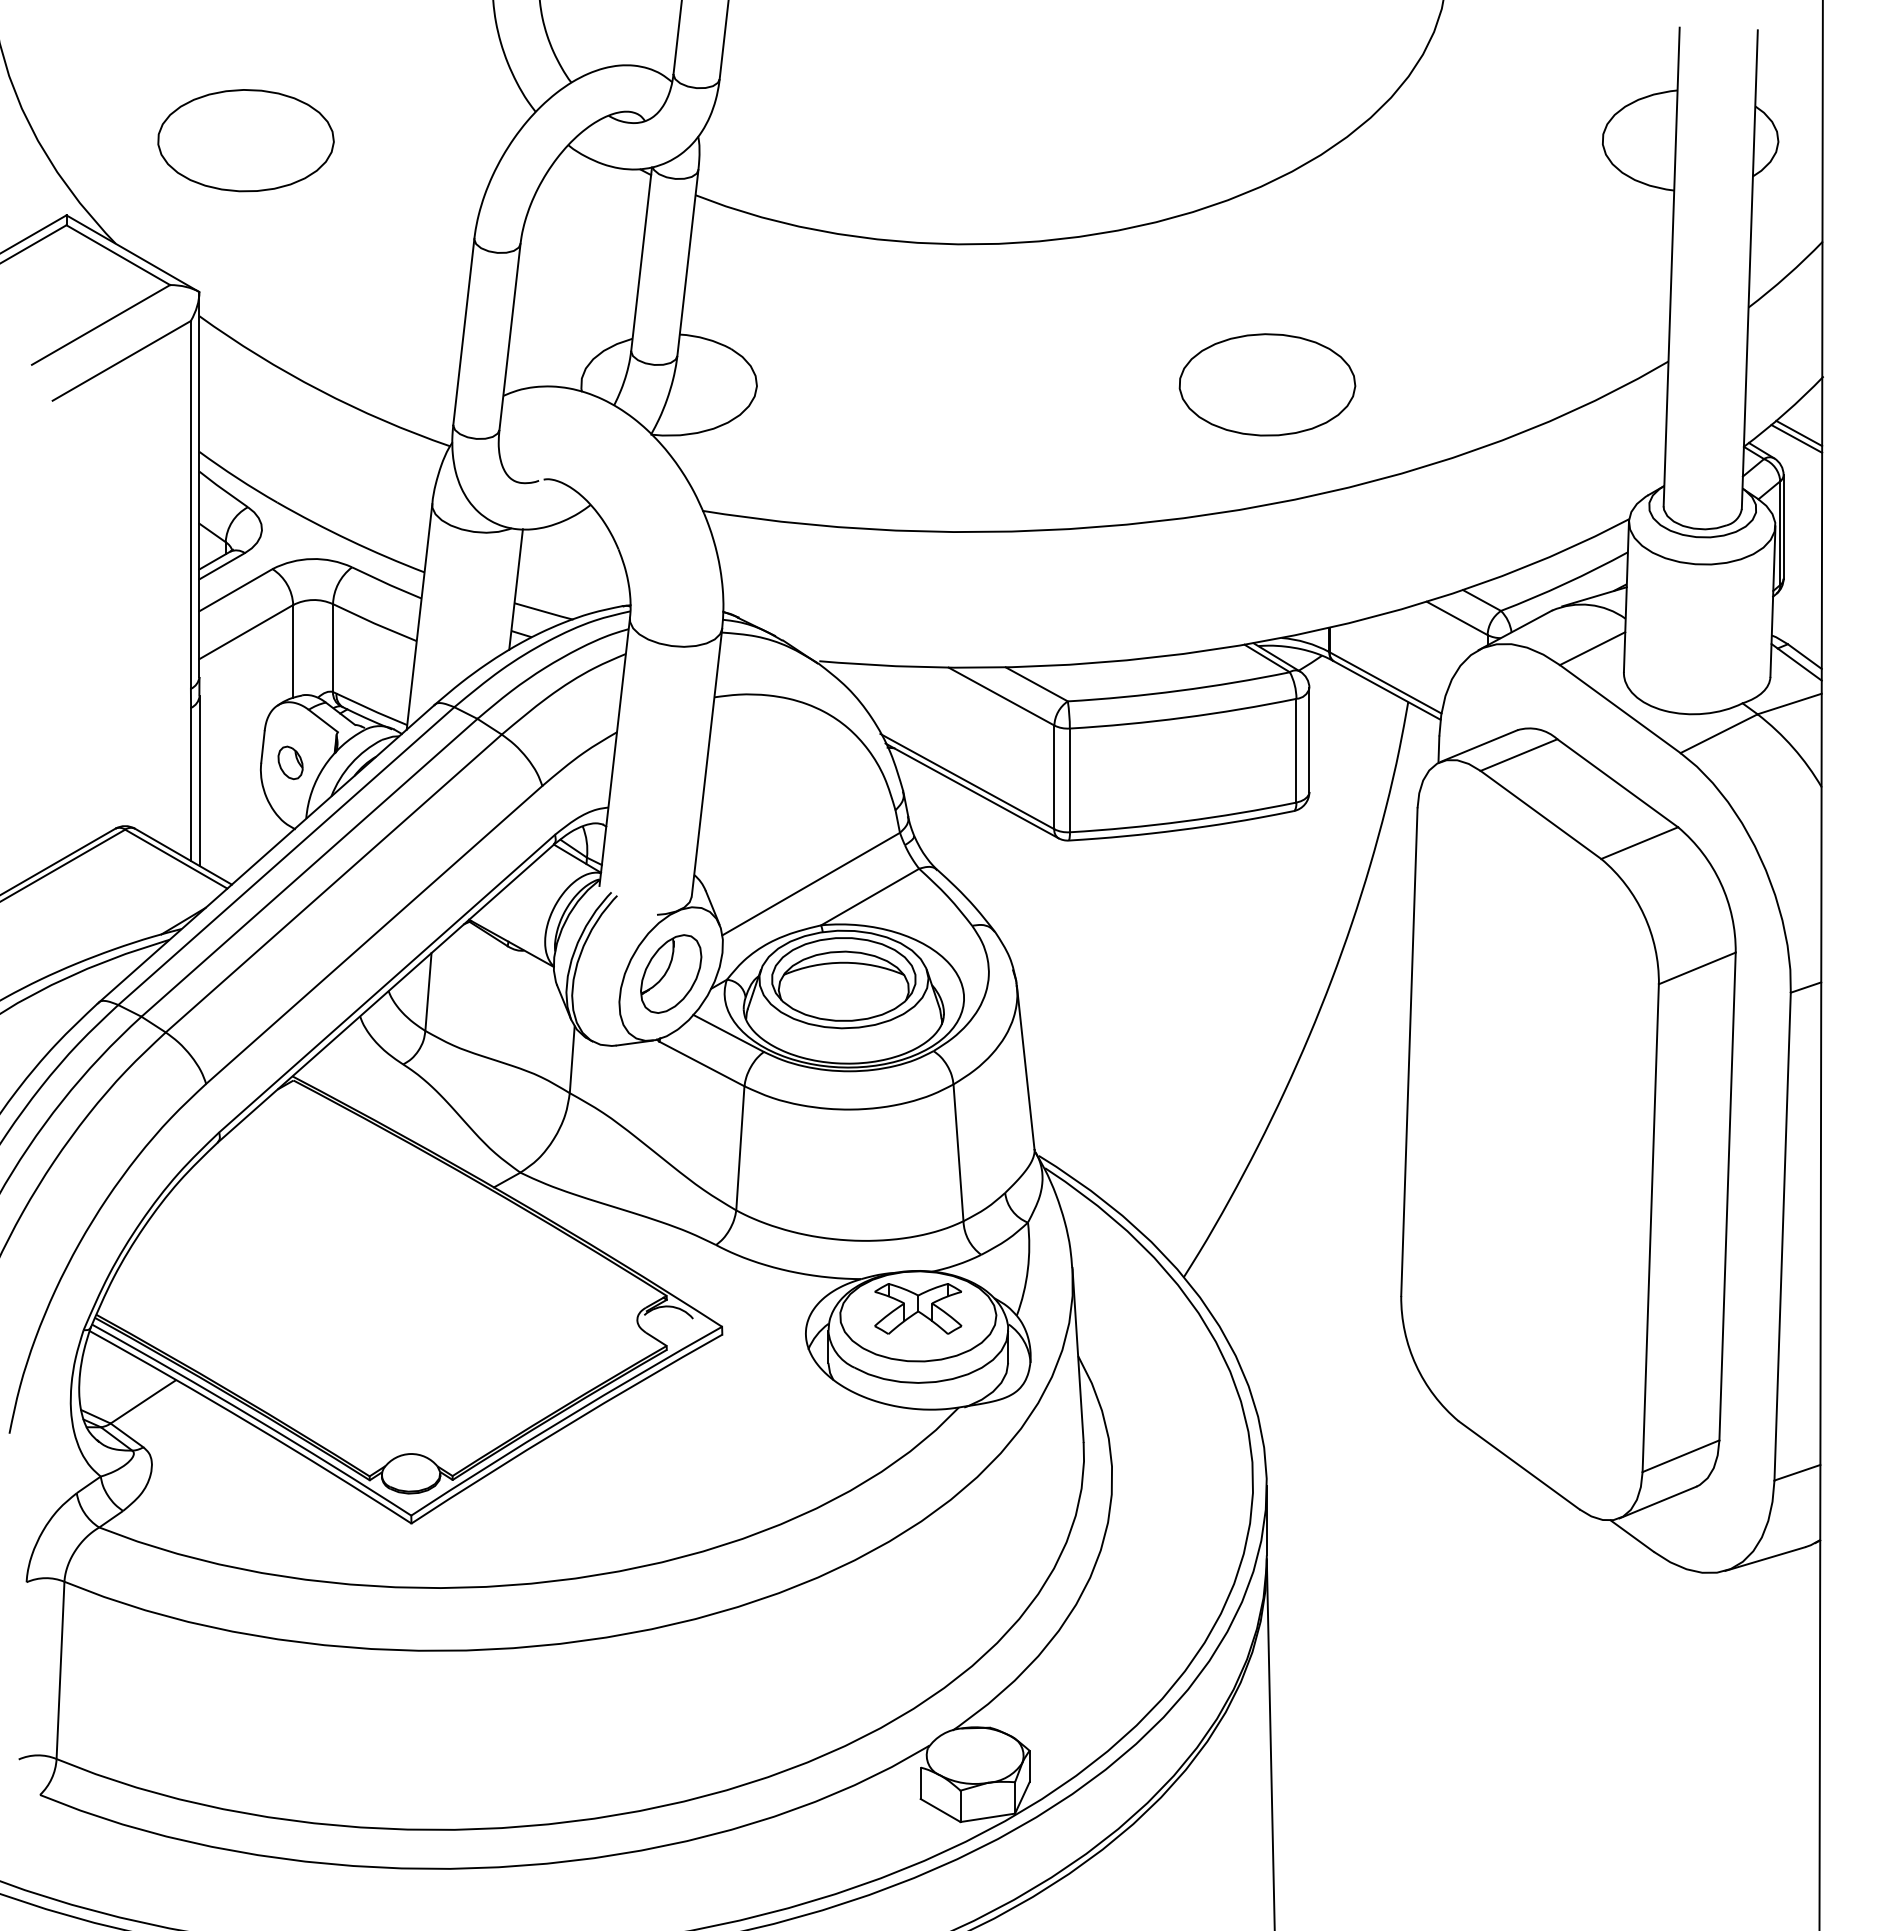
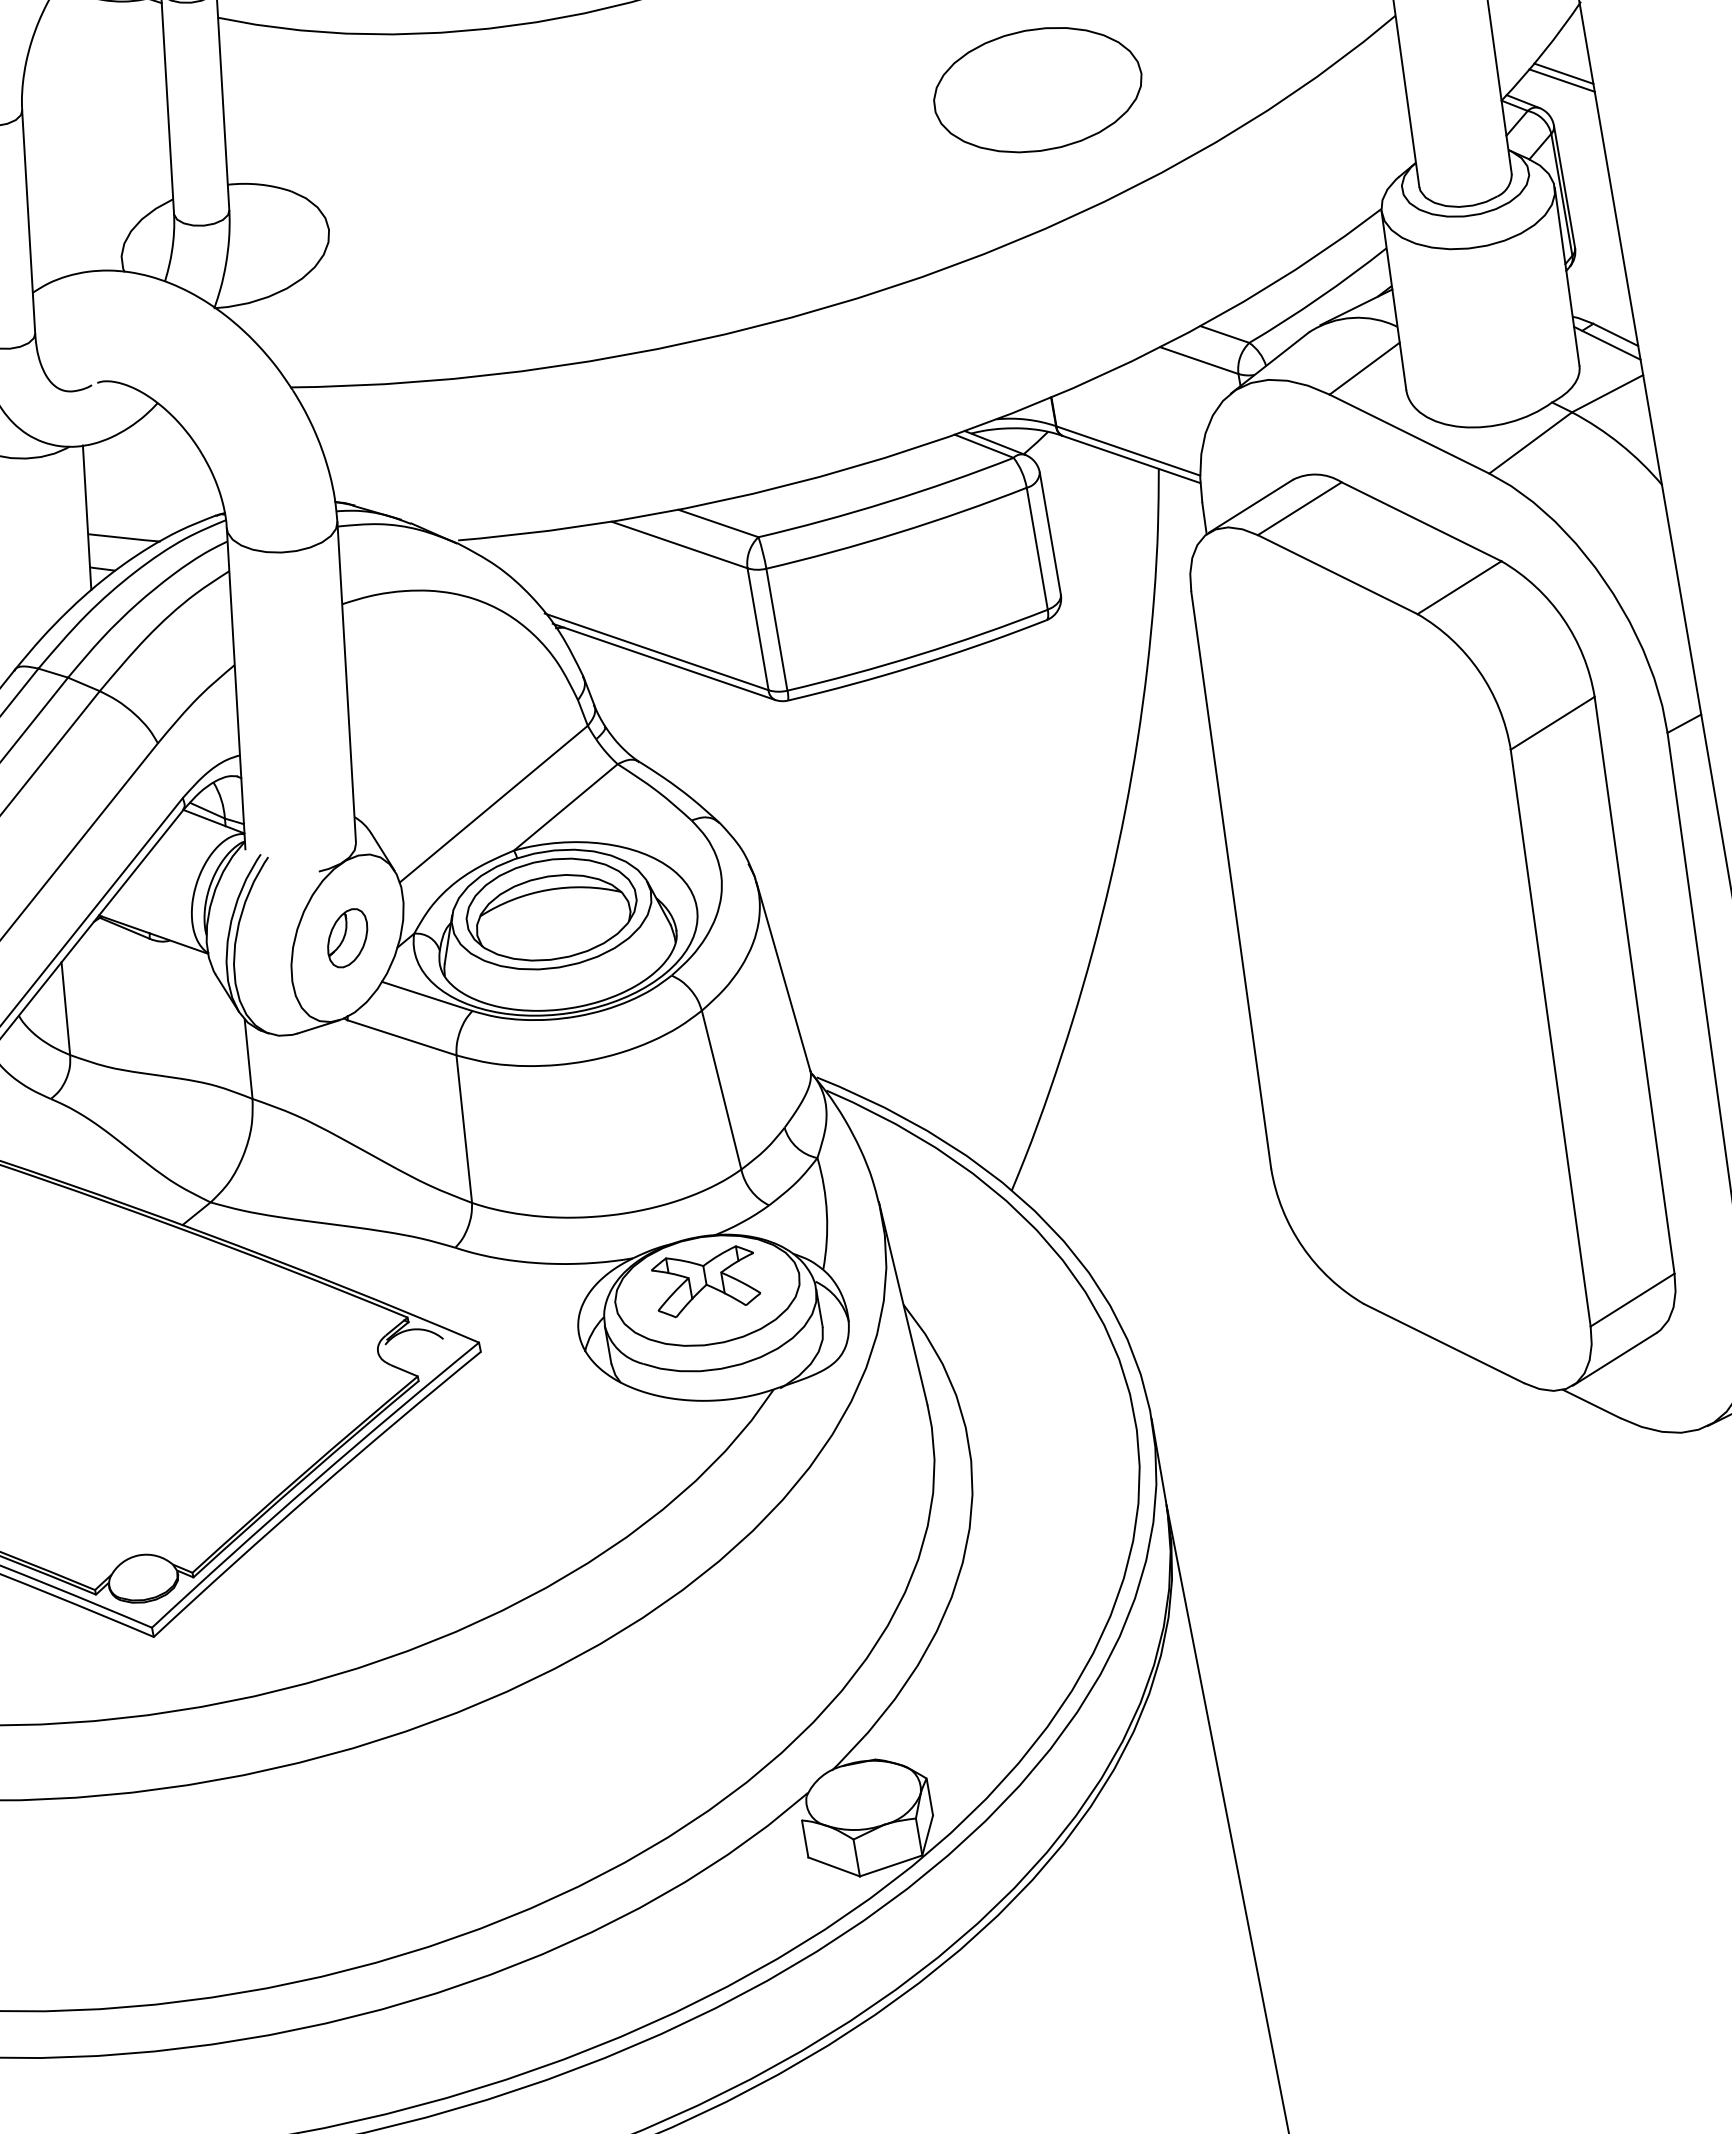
part: (1267, 384) -> (1037, 89), moved
part: (671, 973) -> (347, 937), size x0.6

